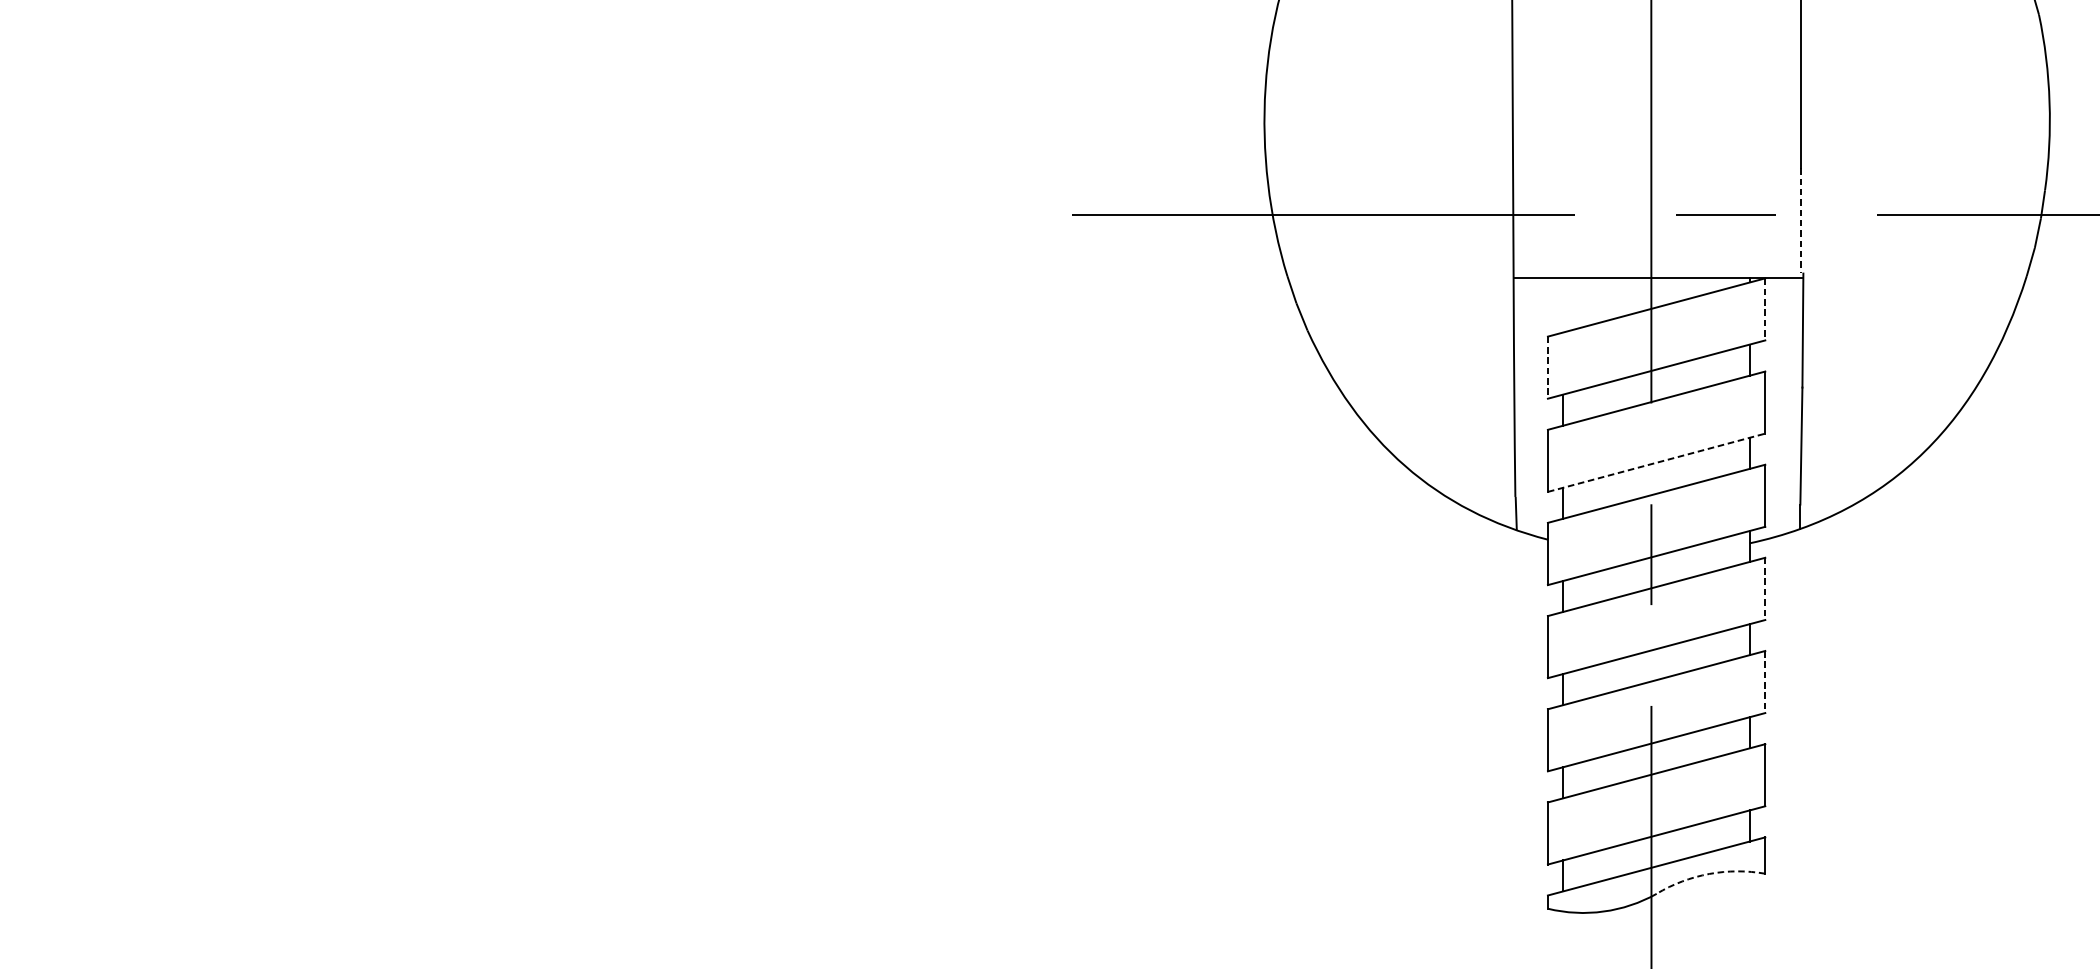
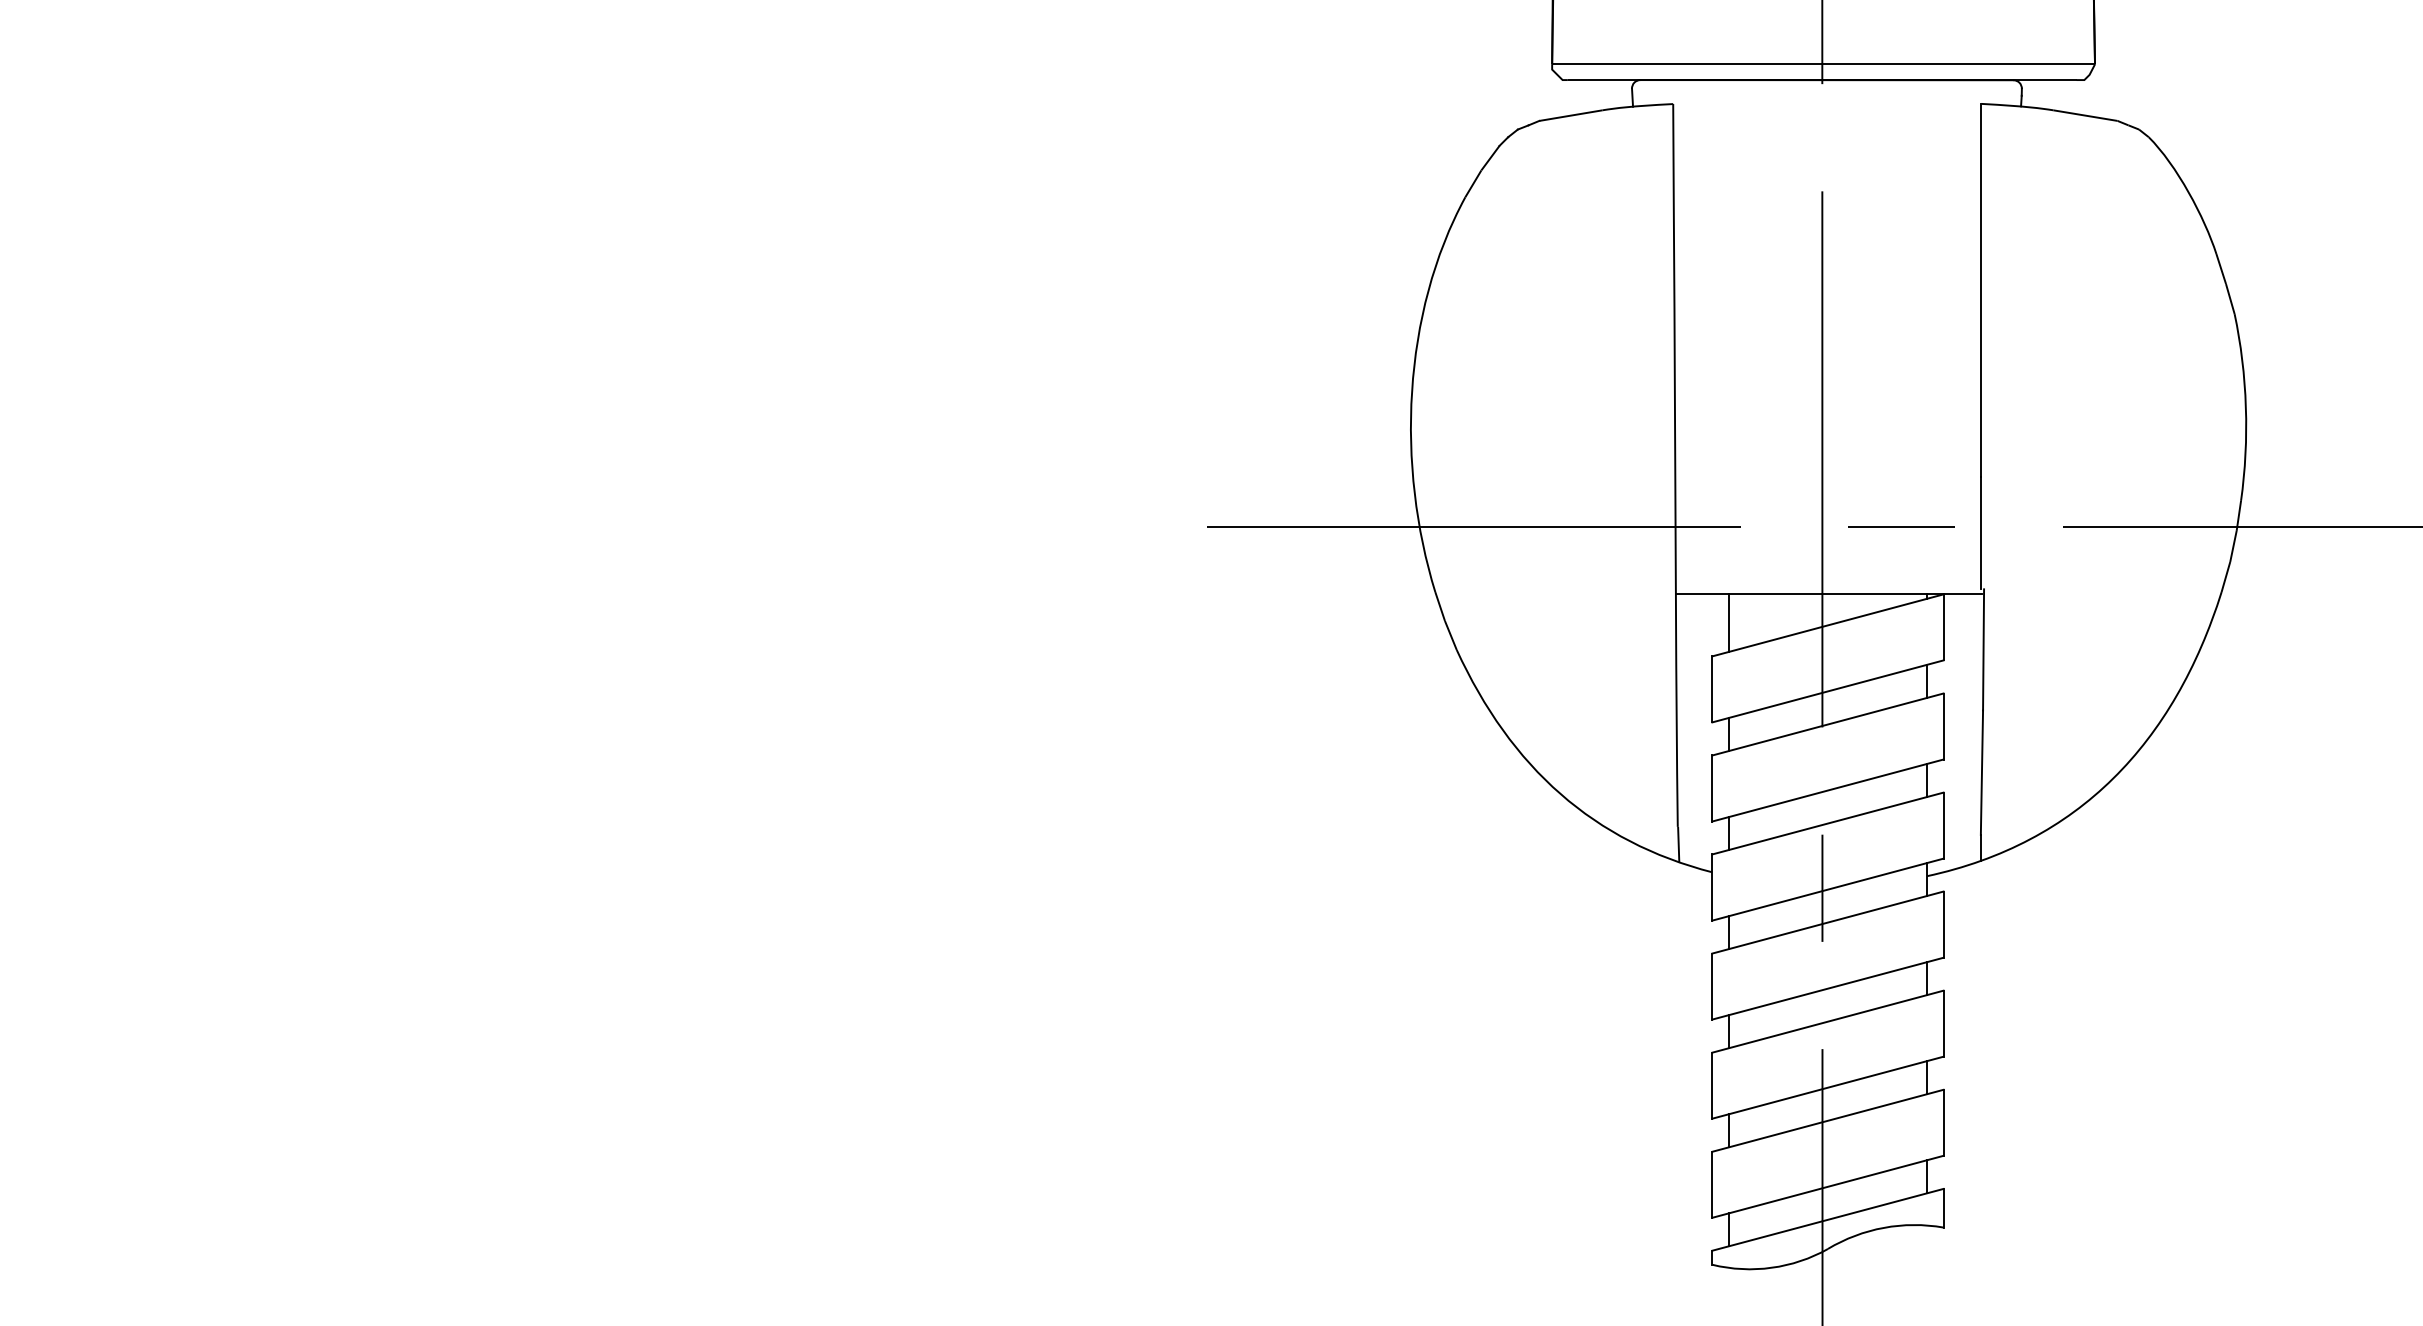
line: (1800, 221) -> (1981, 533), dashed -> solid
line: (1563, 304) -> (1728, 622), added
line: (1765, 309) -> (1943, 627), dashed -> solid
line: (1548, 367) -> (1712, 689), dashed -> solid
line: (1656, 462) -> (1827, 790), dashed -> solid
line: (1765, 589) -> (1943, 925), dashed -> solid
line: (1765, 682) -> (1943, 1024), dashed -> solid
arc: (1708, 873) -> (1883, 1227), dashed -> solid

